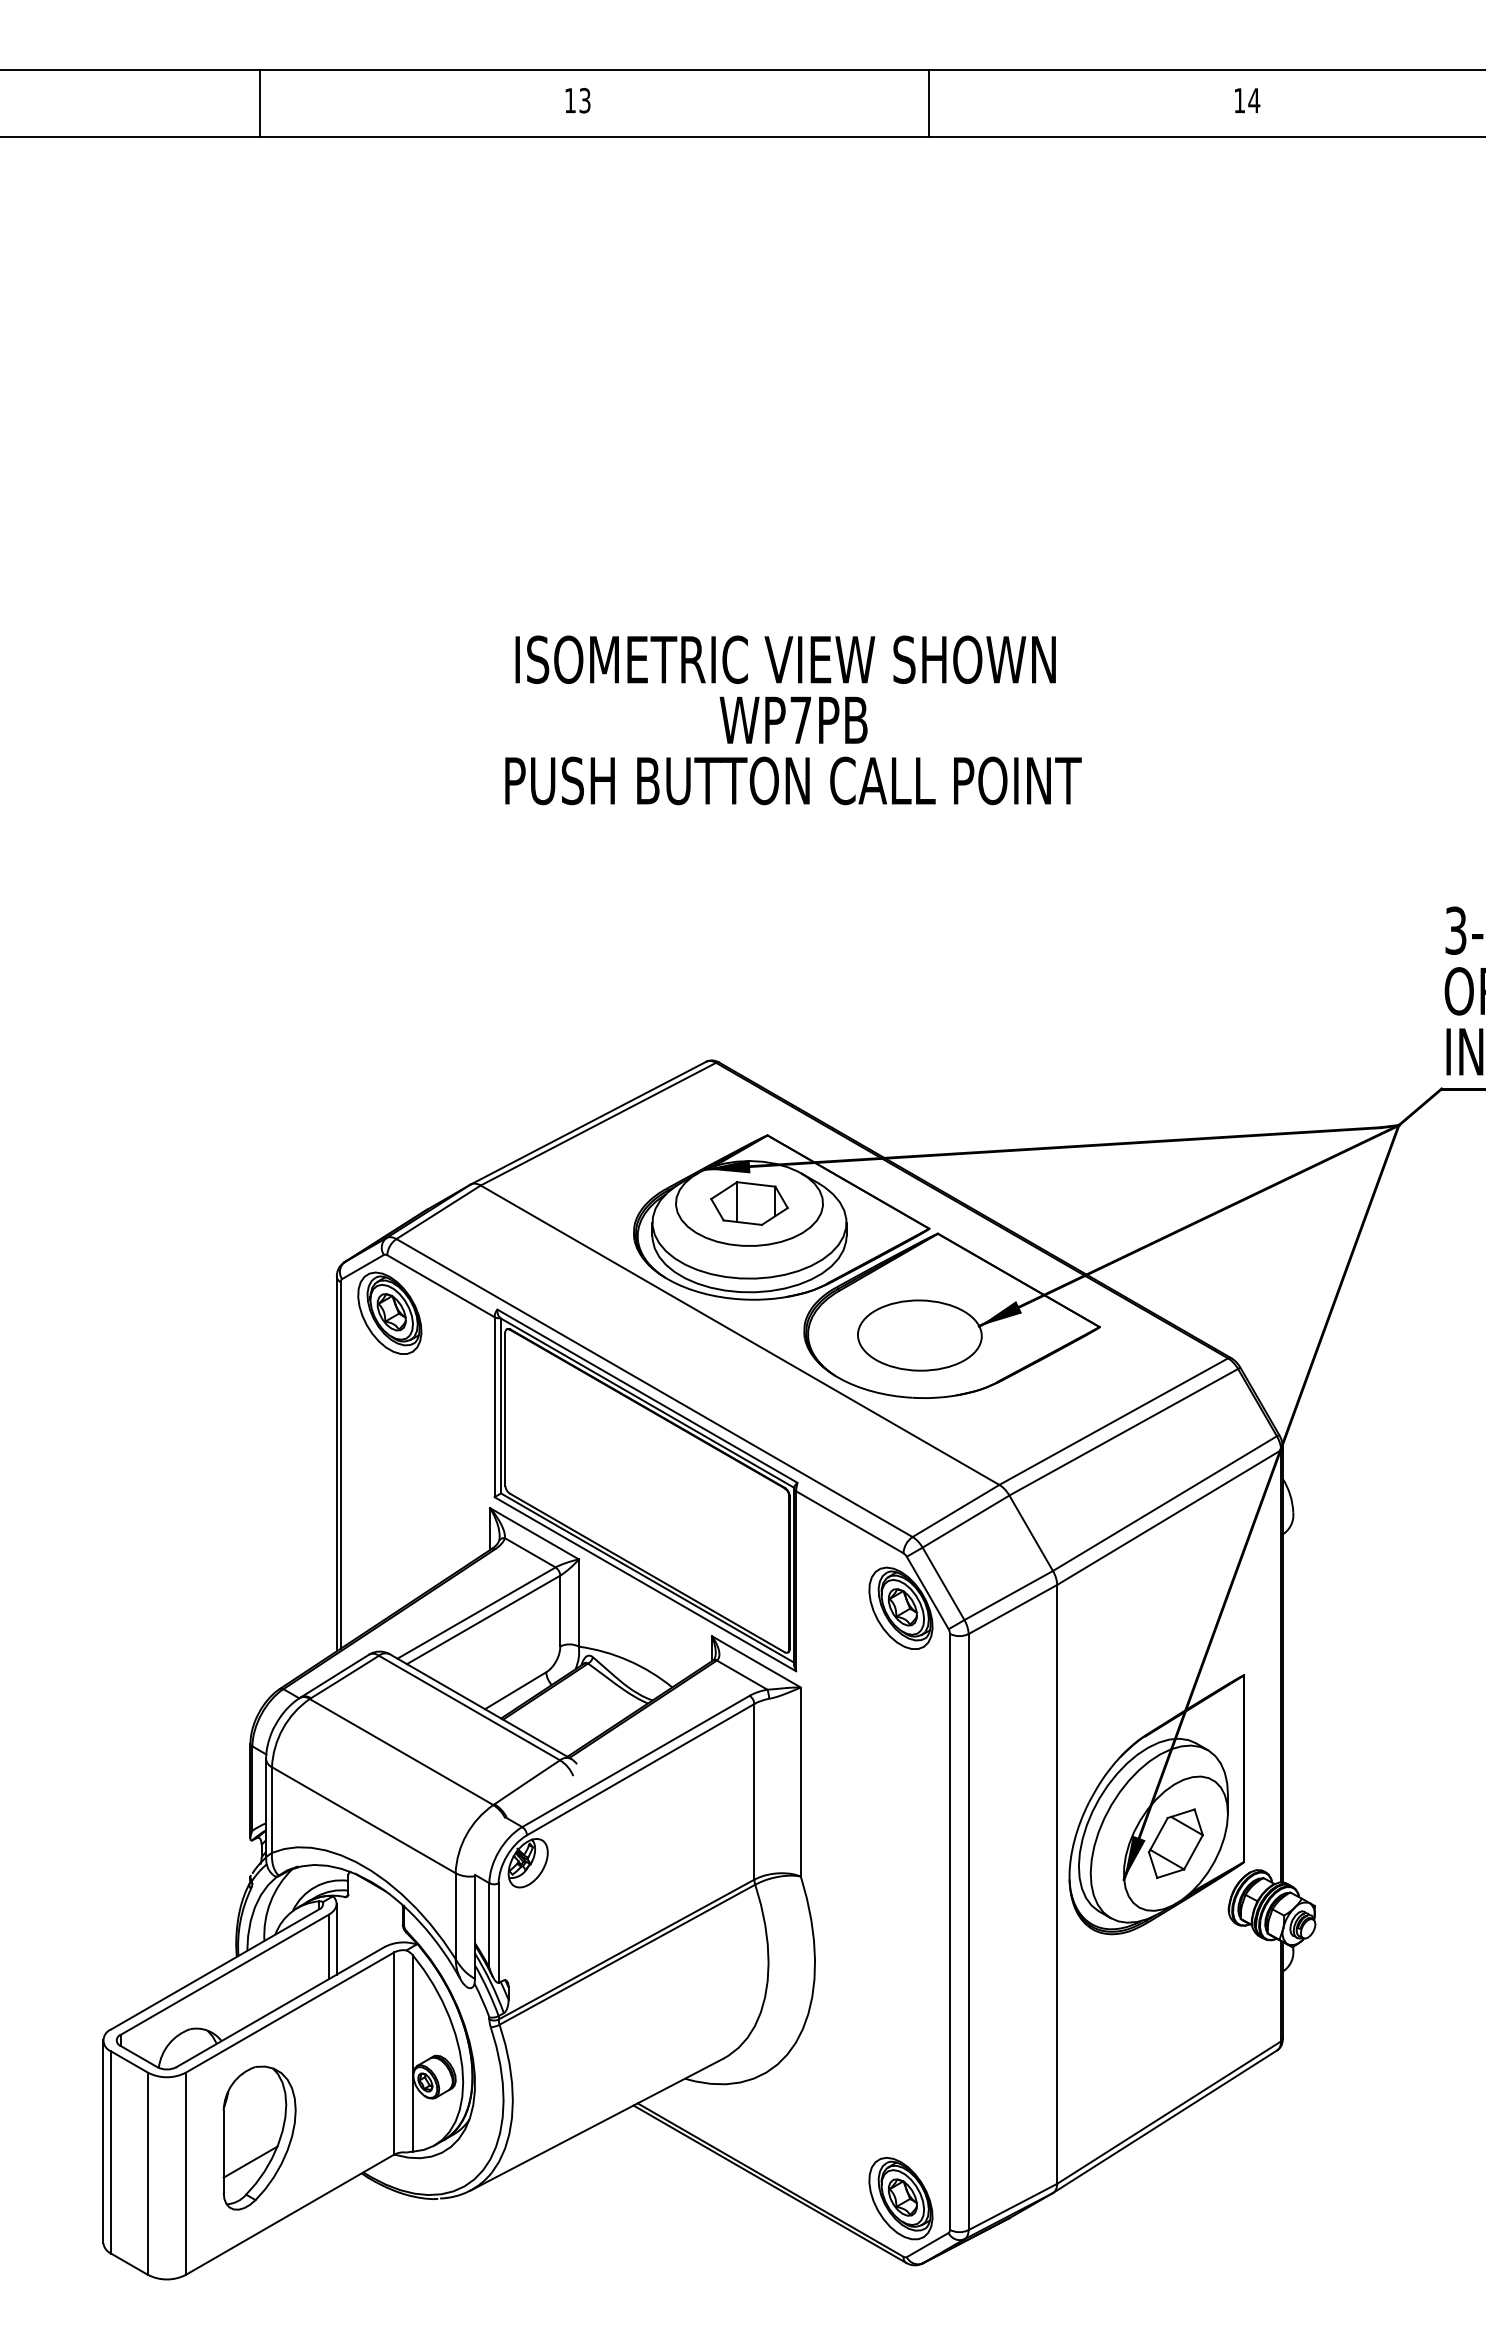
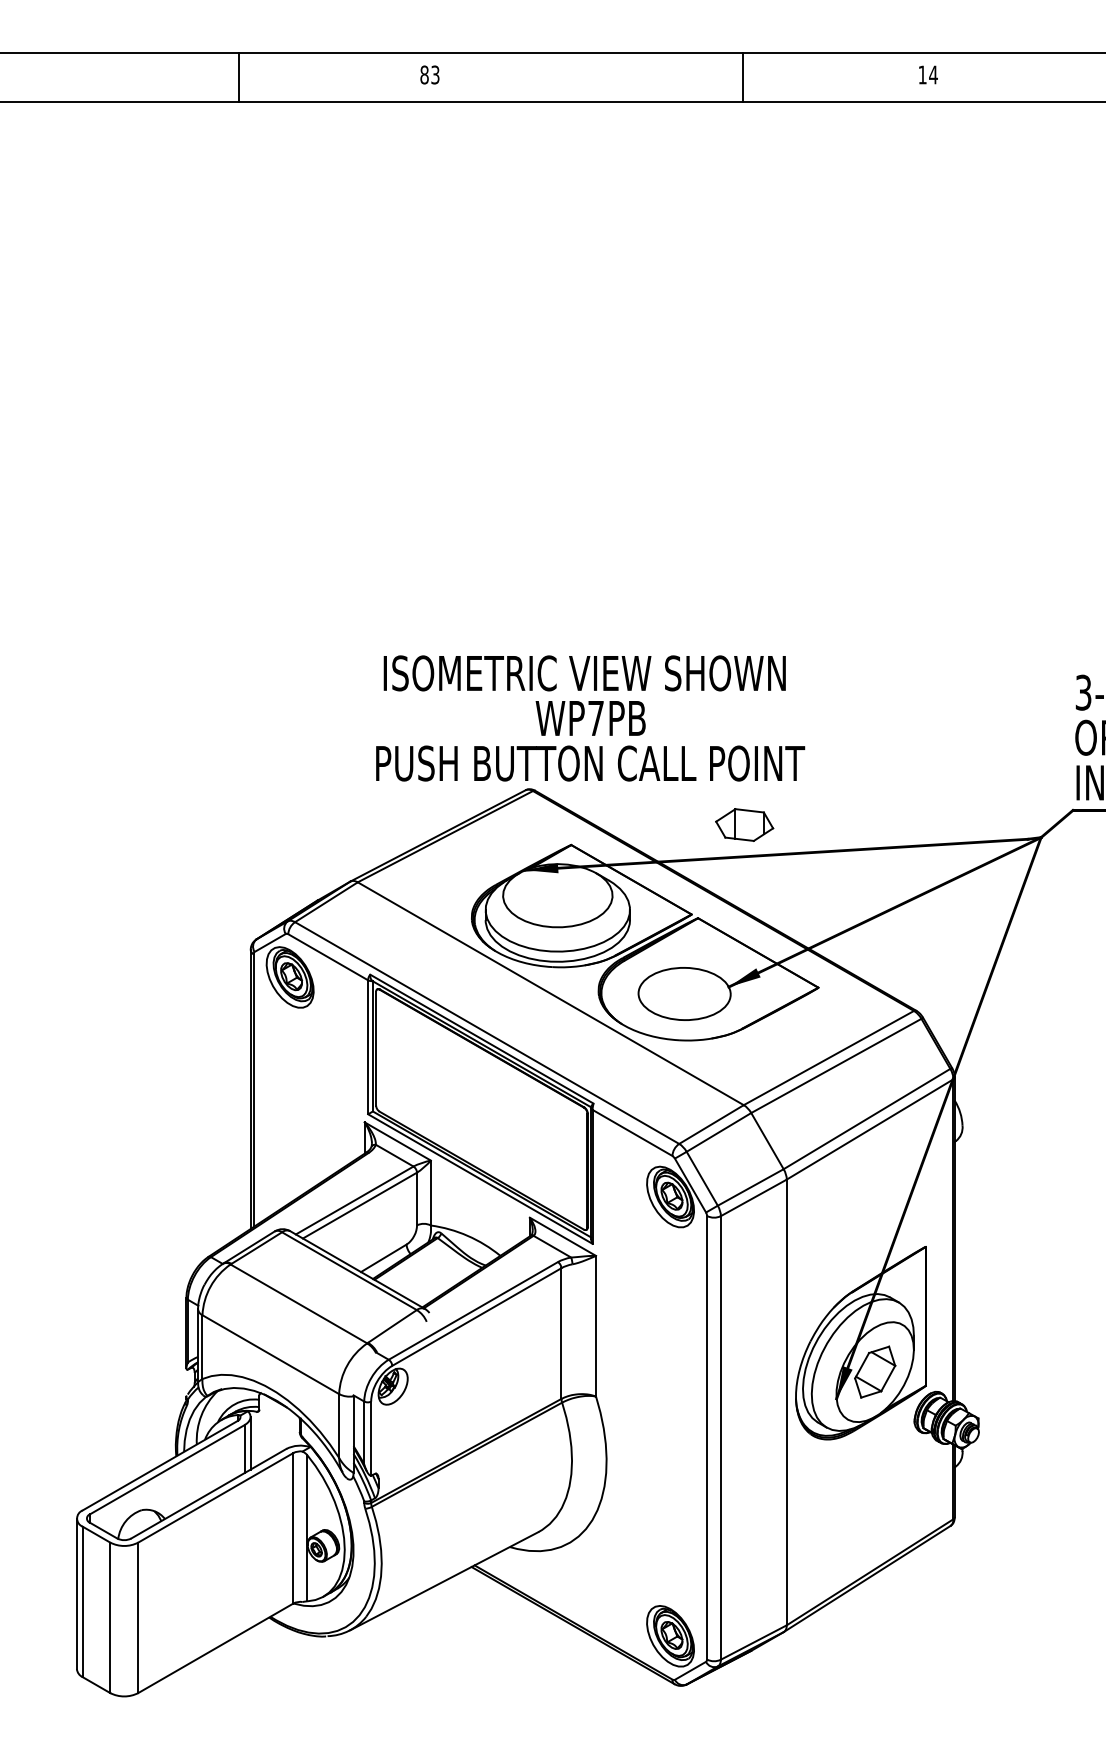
text: (570, 100) -> (424, 74), 13 -> 83
line: (259, 103) -> (238, 77), moved
line: (928, 103) -> (743, 77), moved
text: (793, 720) -> (590, 718), moved
part: (749, 1203) -> (744, 825), moved
part: (259, 2137) -> (193, 1590), removed

